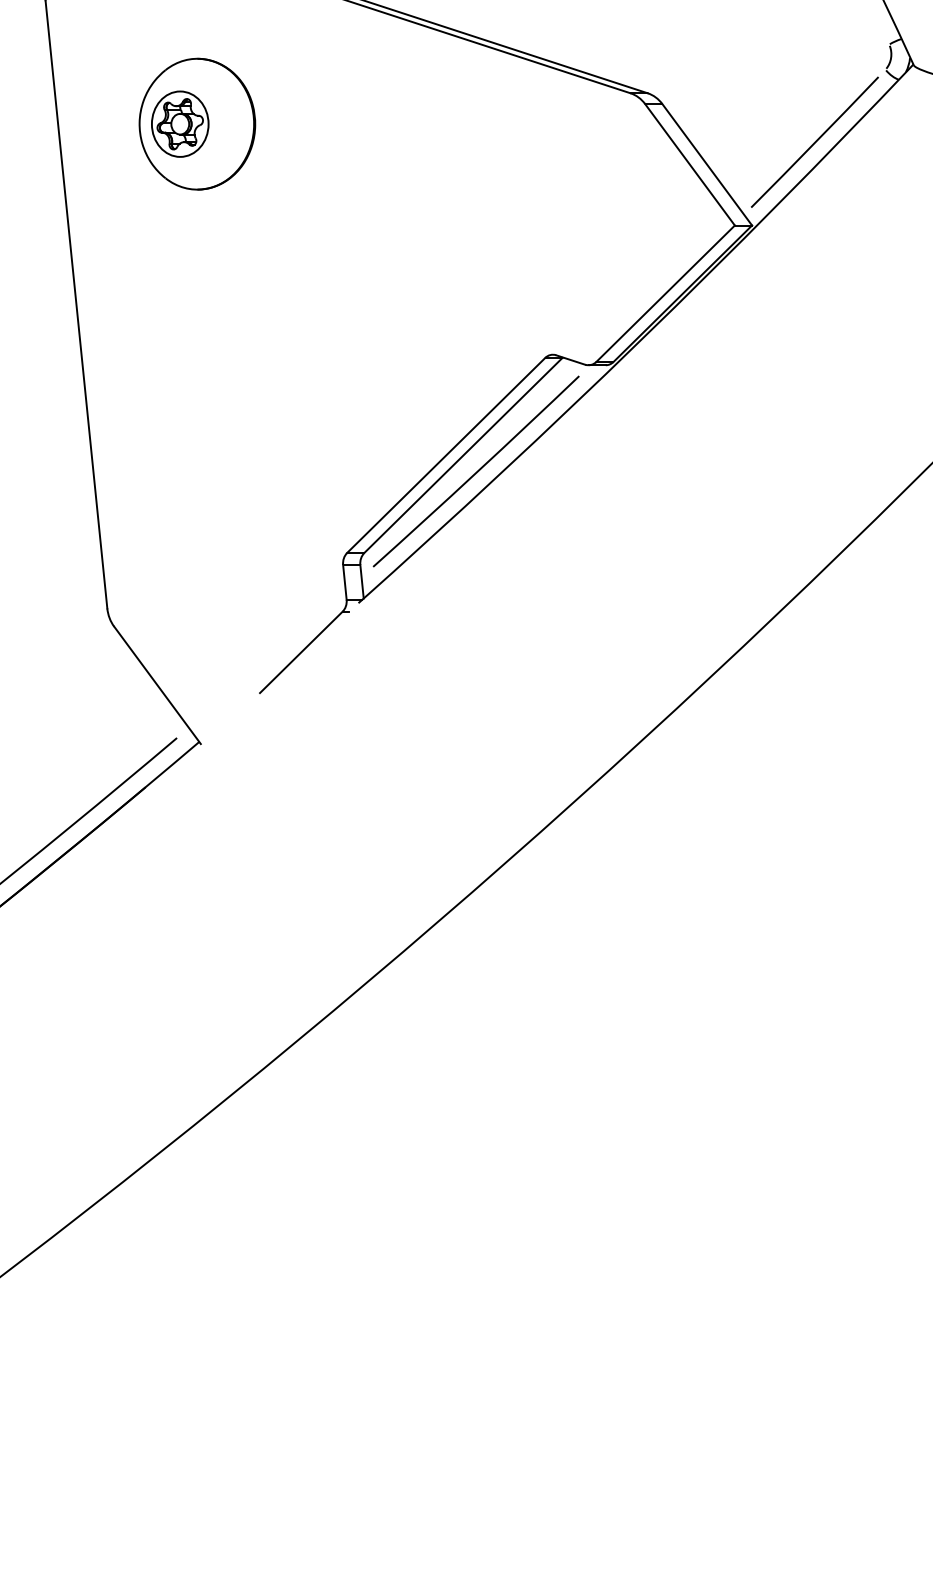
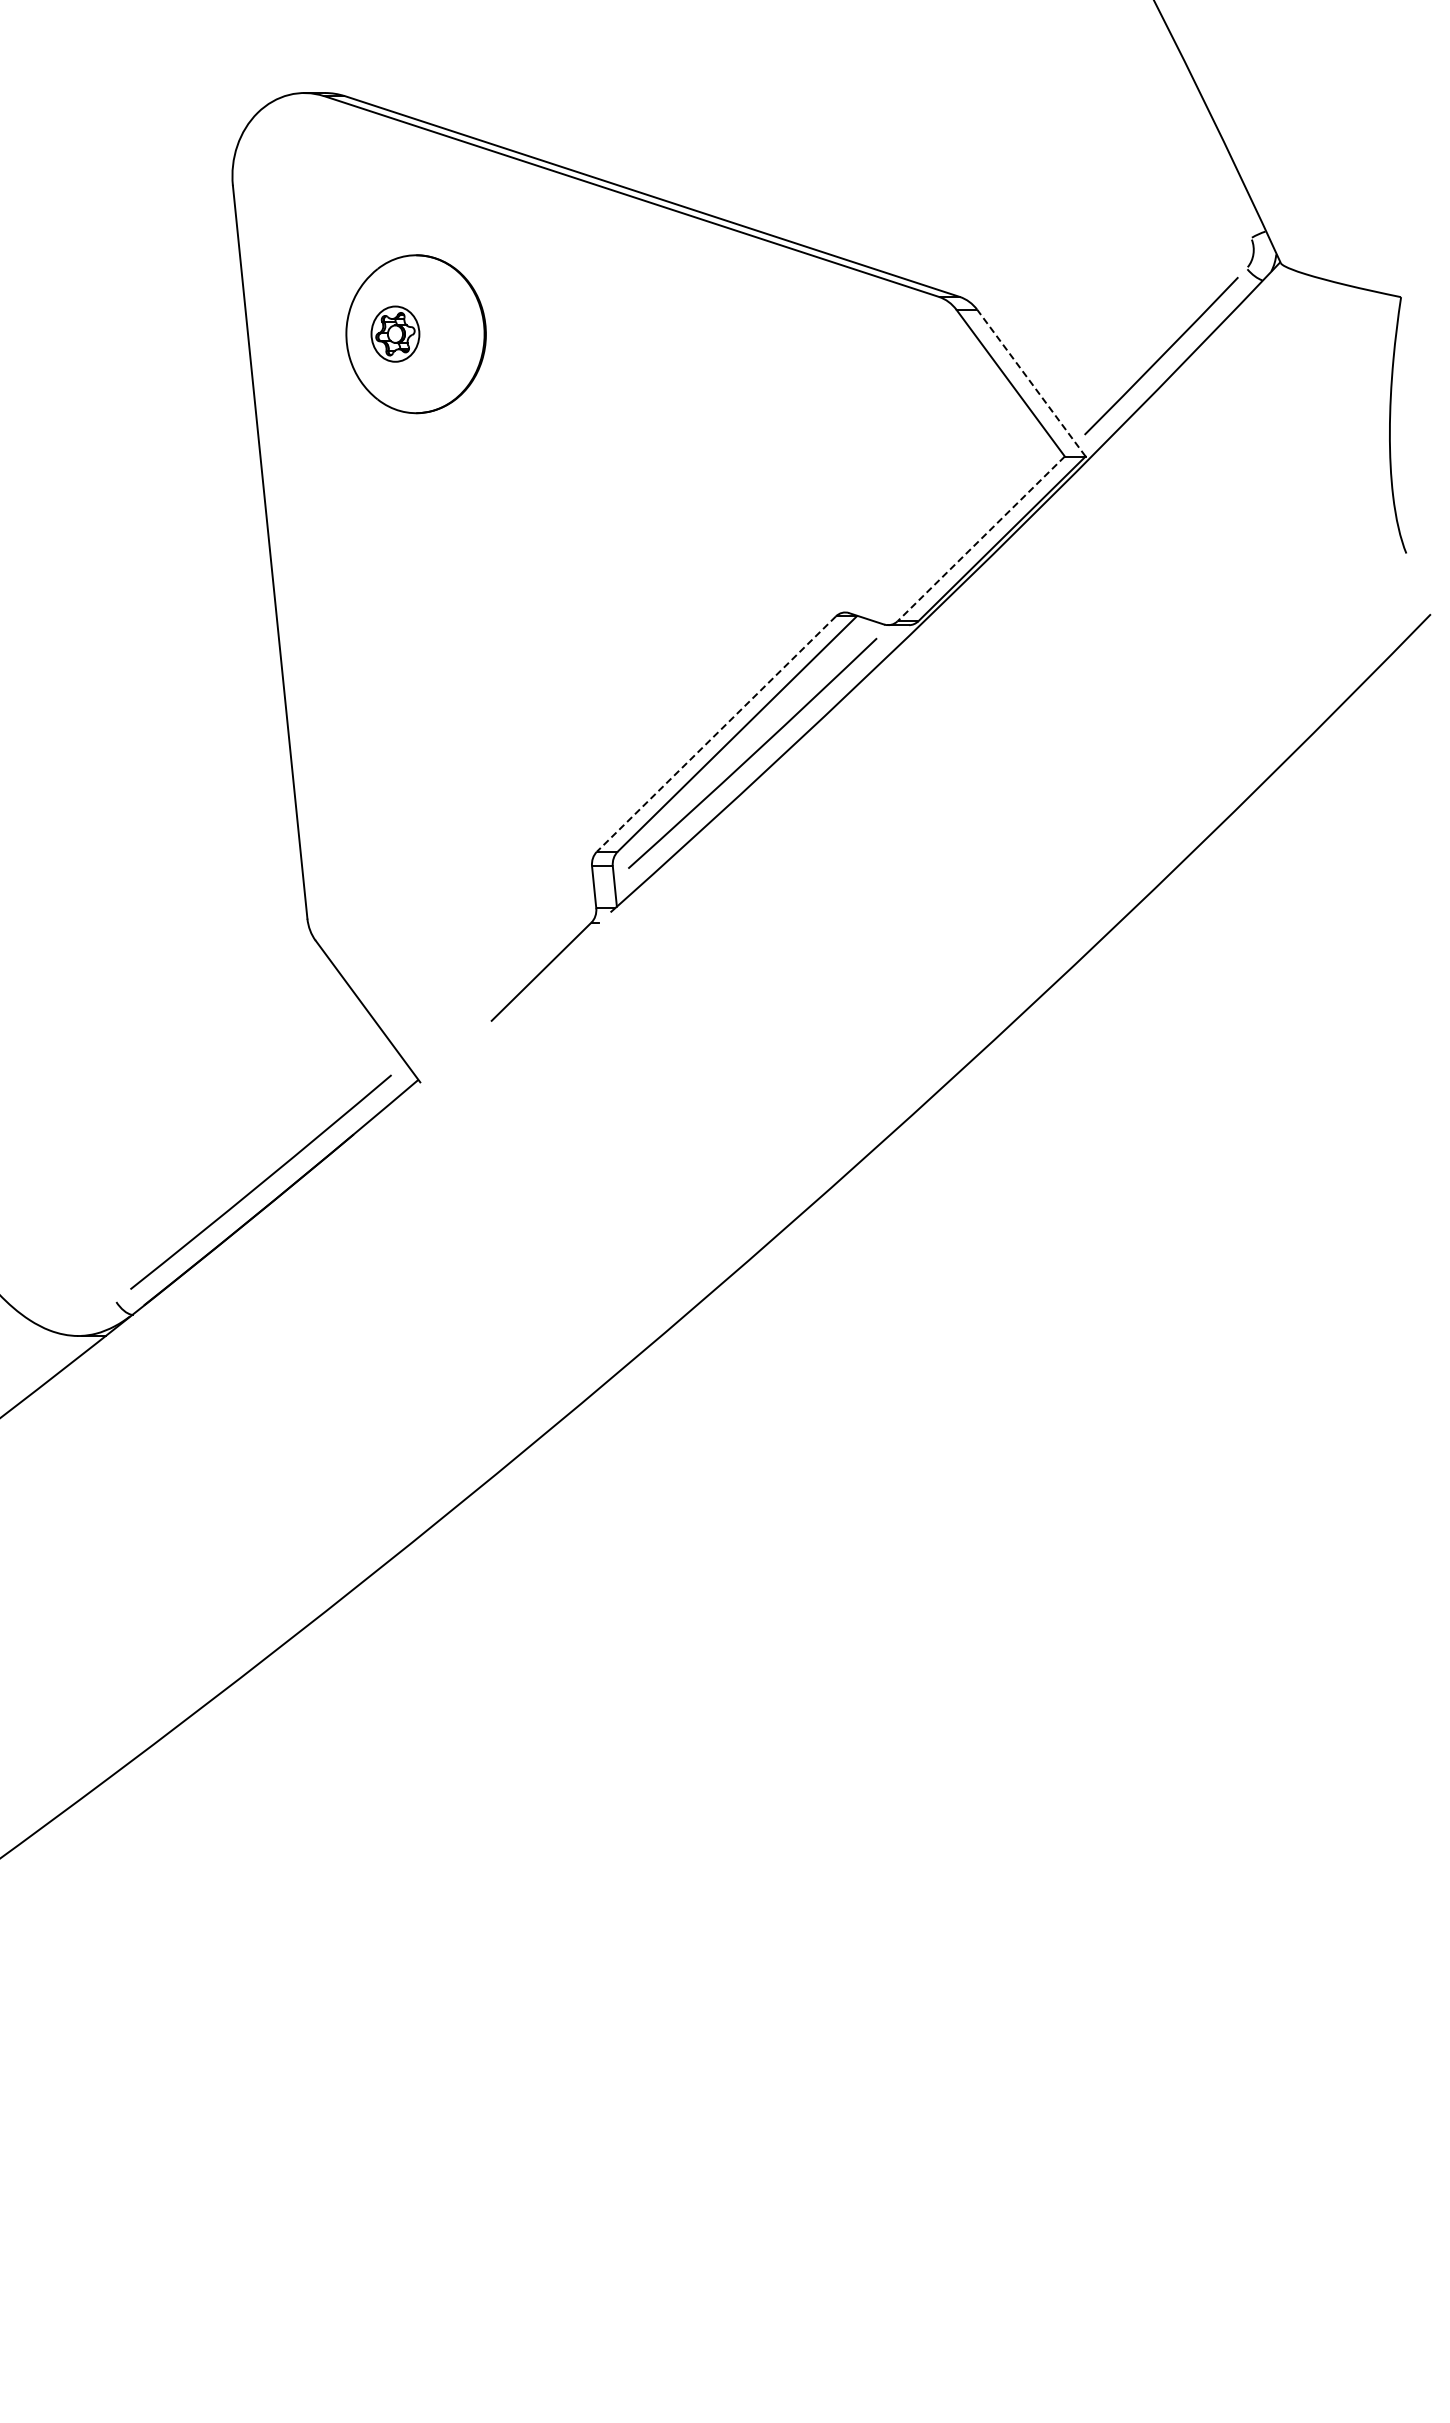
part: (180, 123) -> (395, 333), size x0.7
line: (707, 164) -> (1031, 382), solid -> dashed
line: (664, 294) -> (980, 539), solid -> dashed
line: (446, 455) -> (716, 734), solid -> dashed

